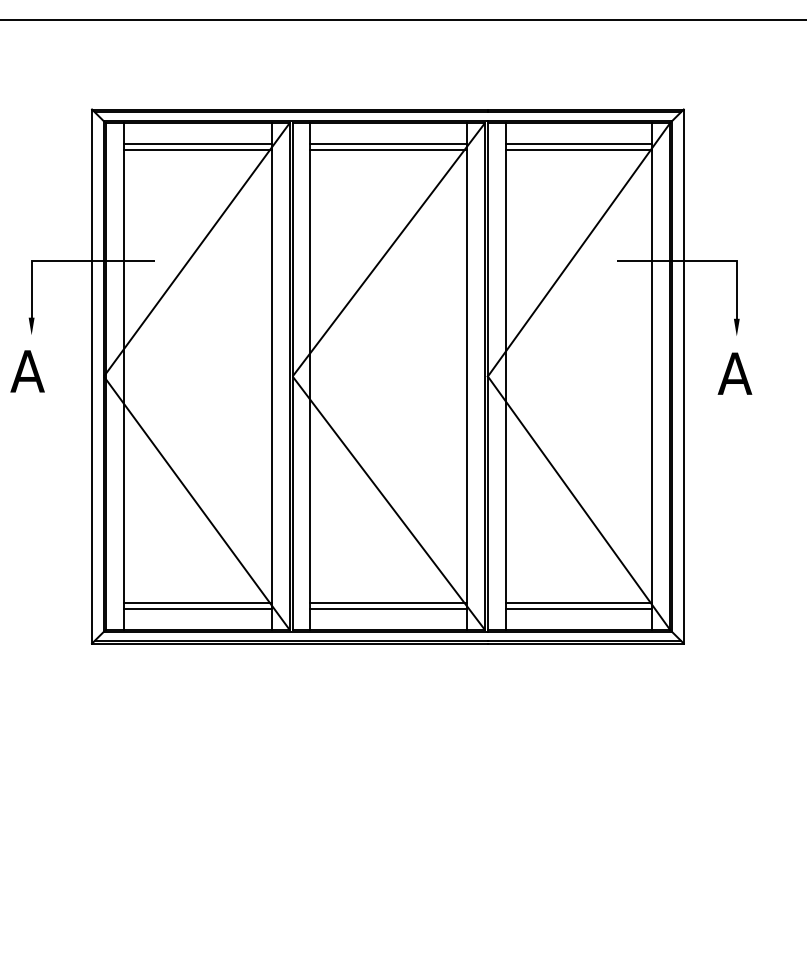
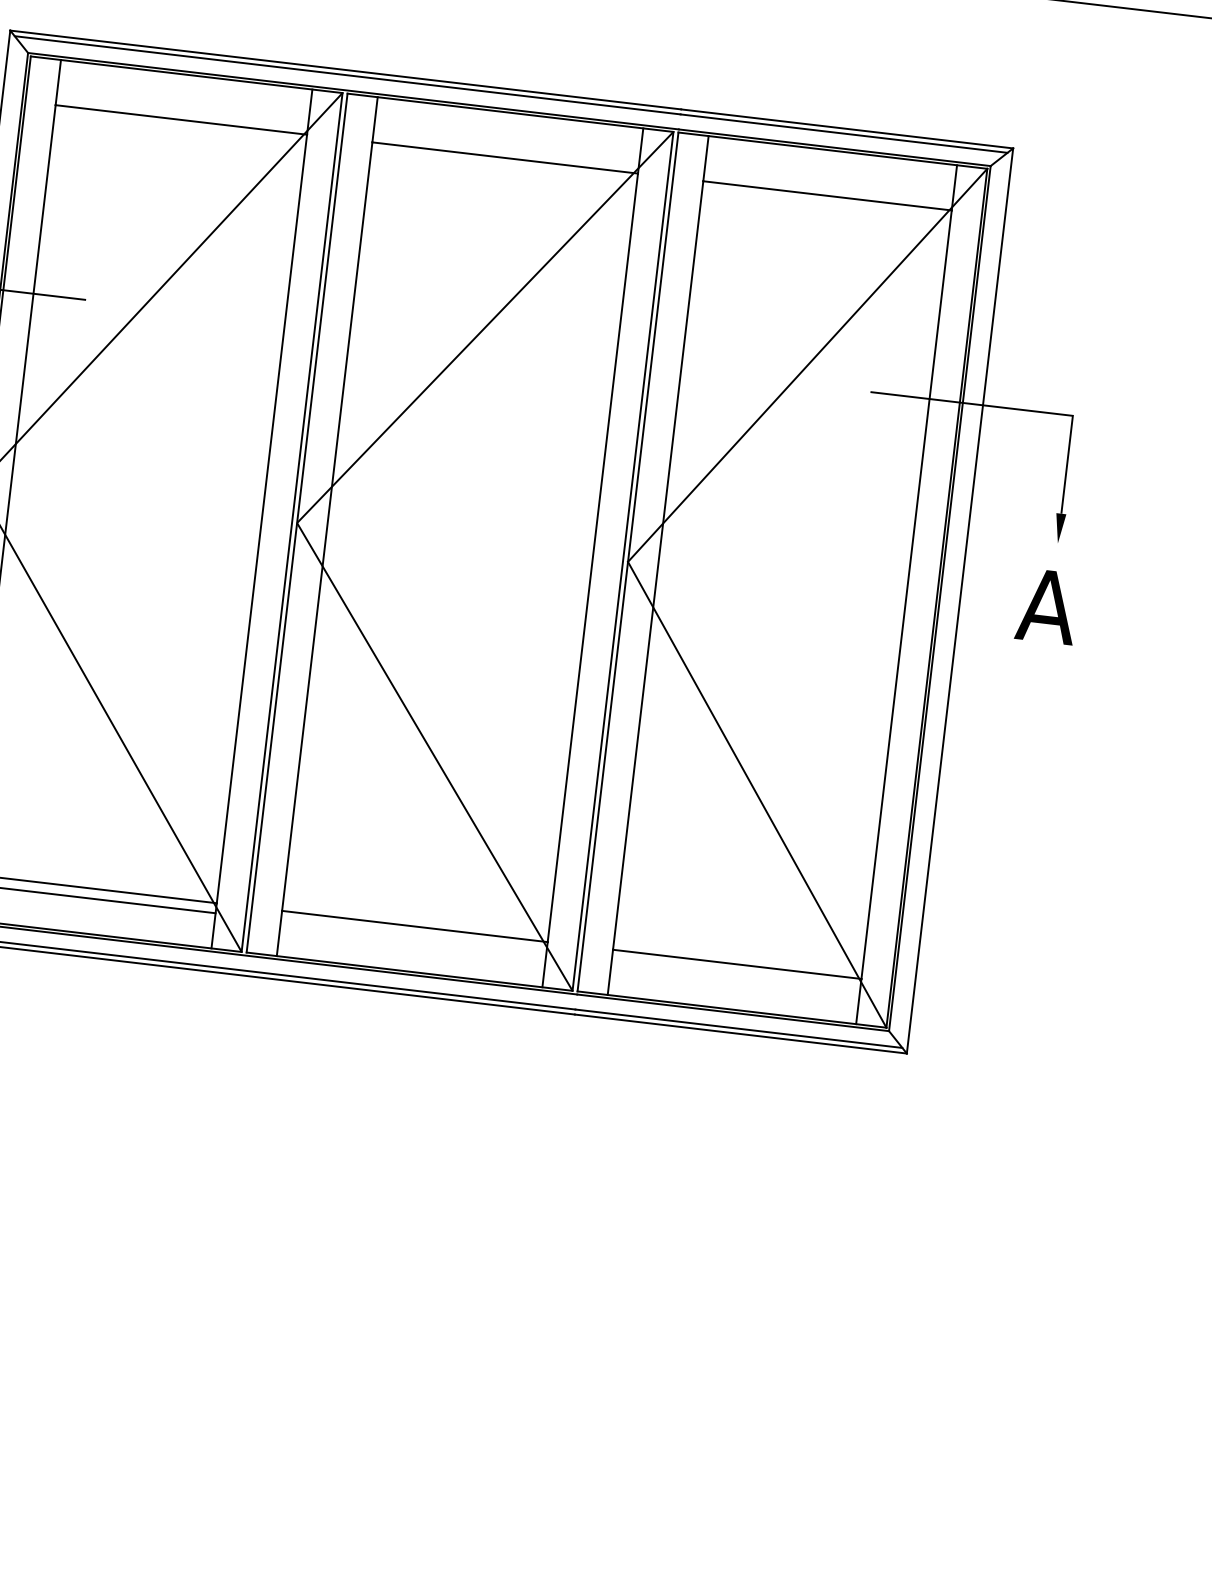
line: (197, 143) -> (182, 109), removed
line: (388, 143) -> (505, 147), removed
line: (578, 143) -> (827, 185), removed
line: (388, 609) -> (413, 937), removed
line: (578, 609) -> (735, 974), removed

